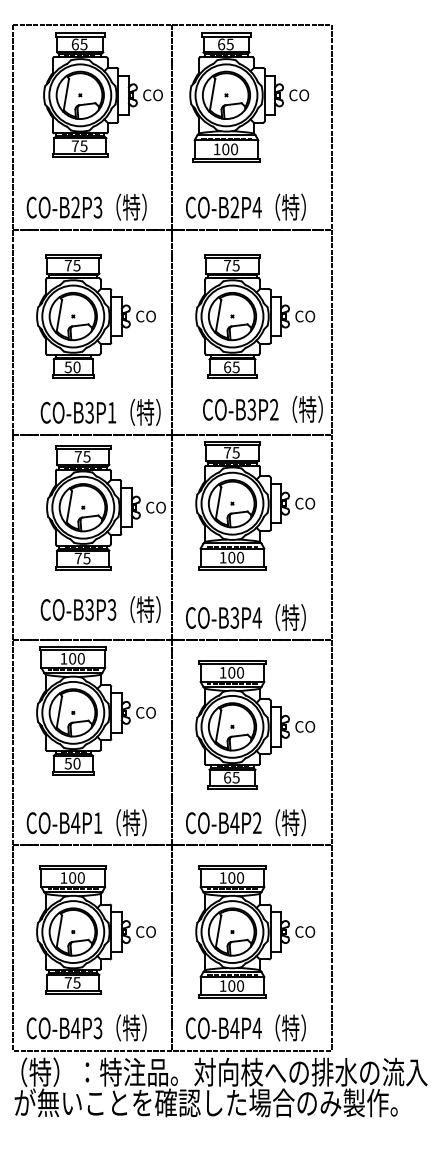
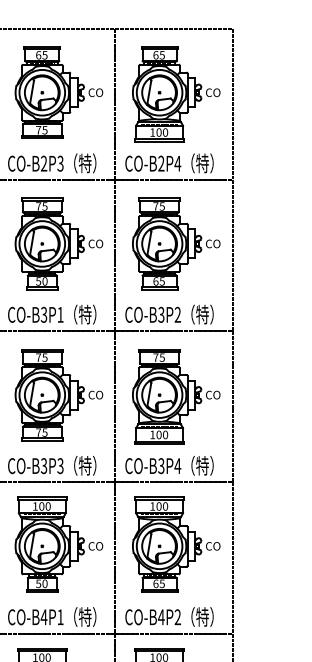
part: (102, 94) -> (58, 92), moved
part: (249, 97) -> (176, 94), moved
text: (262, 409) -> (169, 314), moved
text: (100, 412) -> (52, 314), moved
part: (255, 505) -> (176, 396), moved
part: (105, 507) -> (58, 394), moved
text: (100, 609) -> (52, 465), moved
part: (95, 710) -> (58, 544), moved

